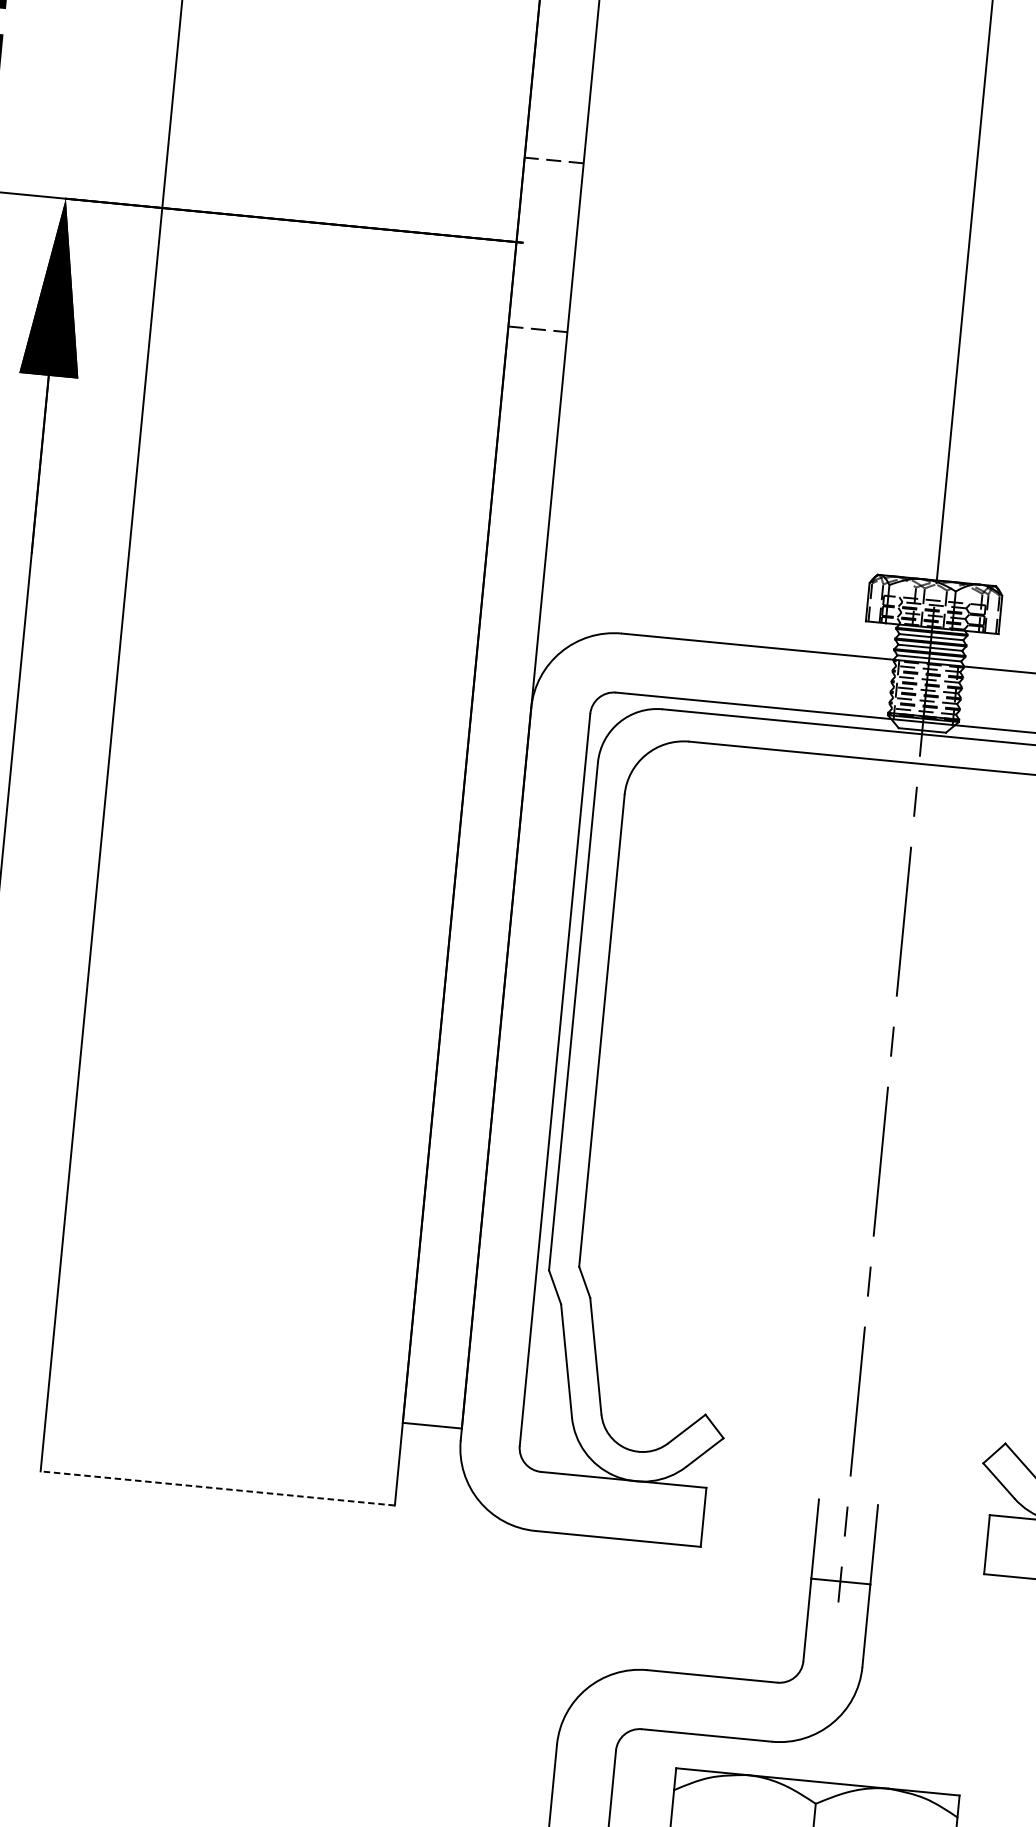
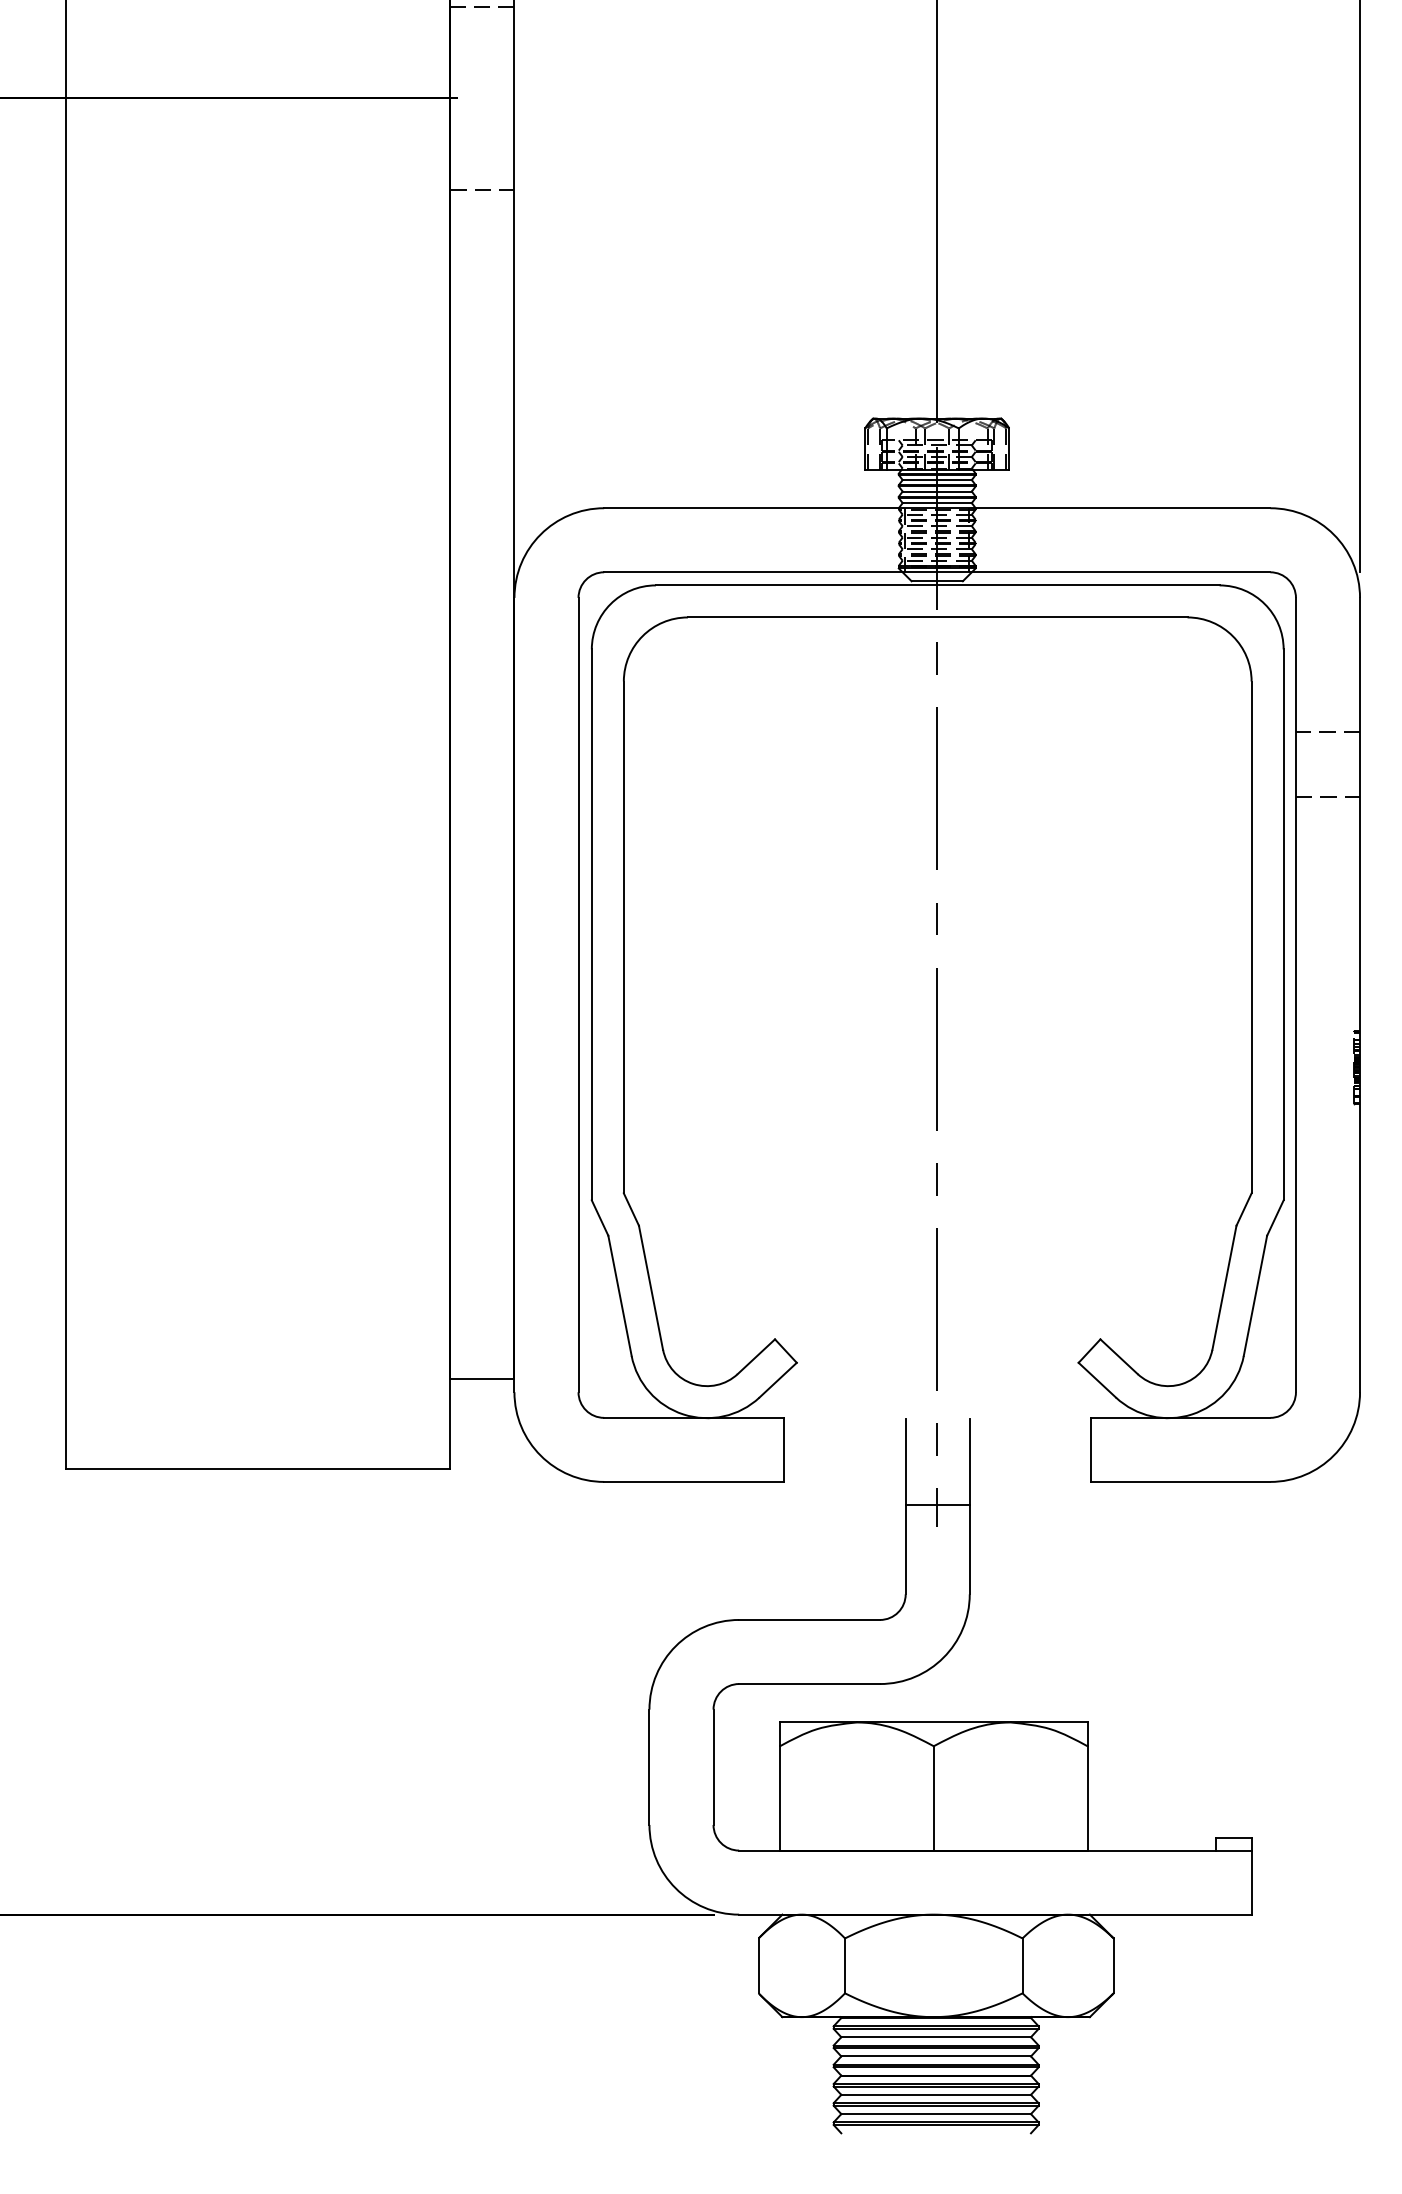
line: (217, 1488) -> (257, 1469), dashed -> solid

